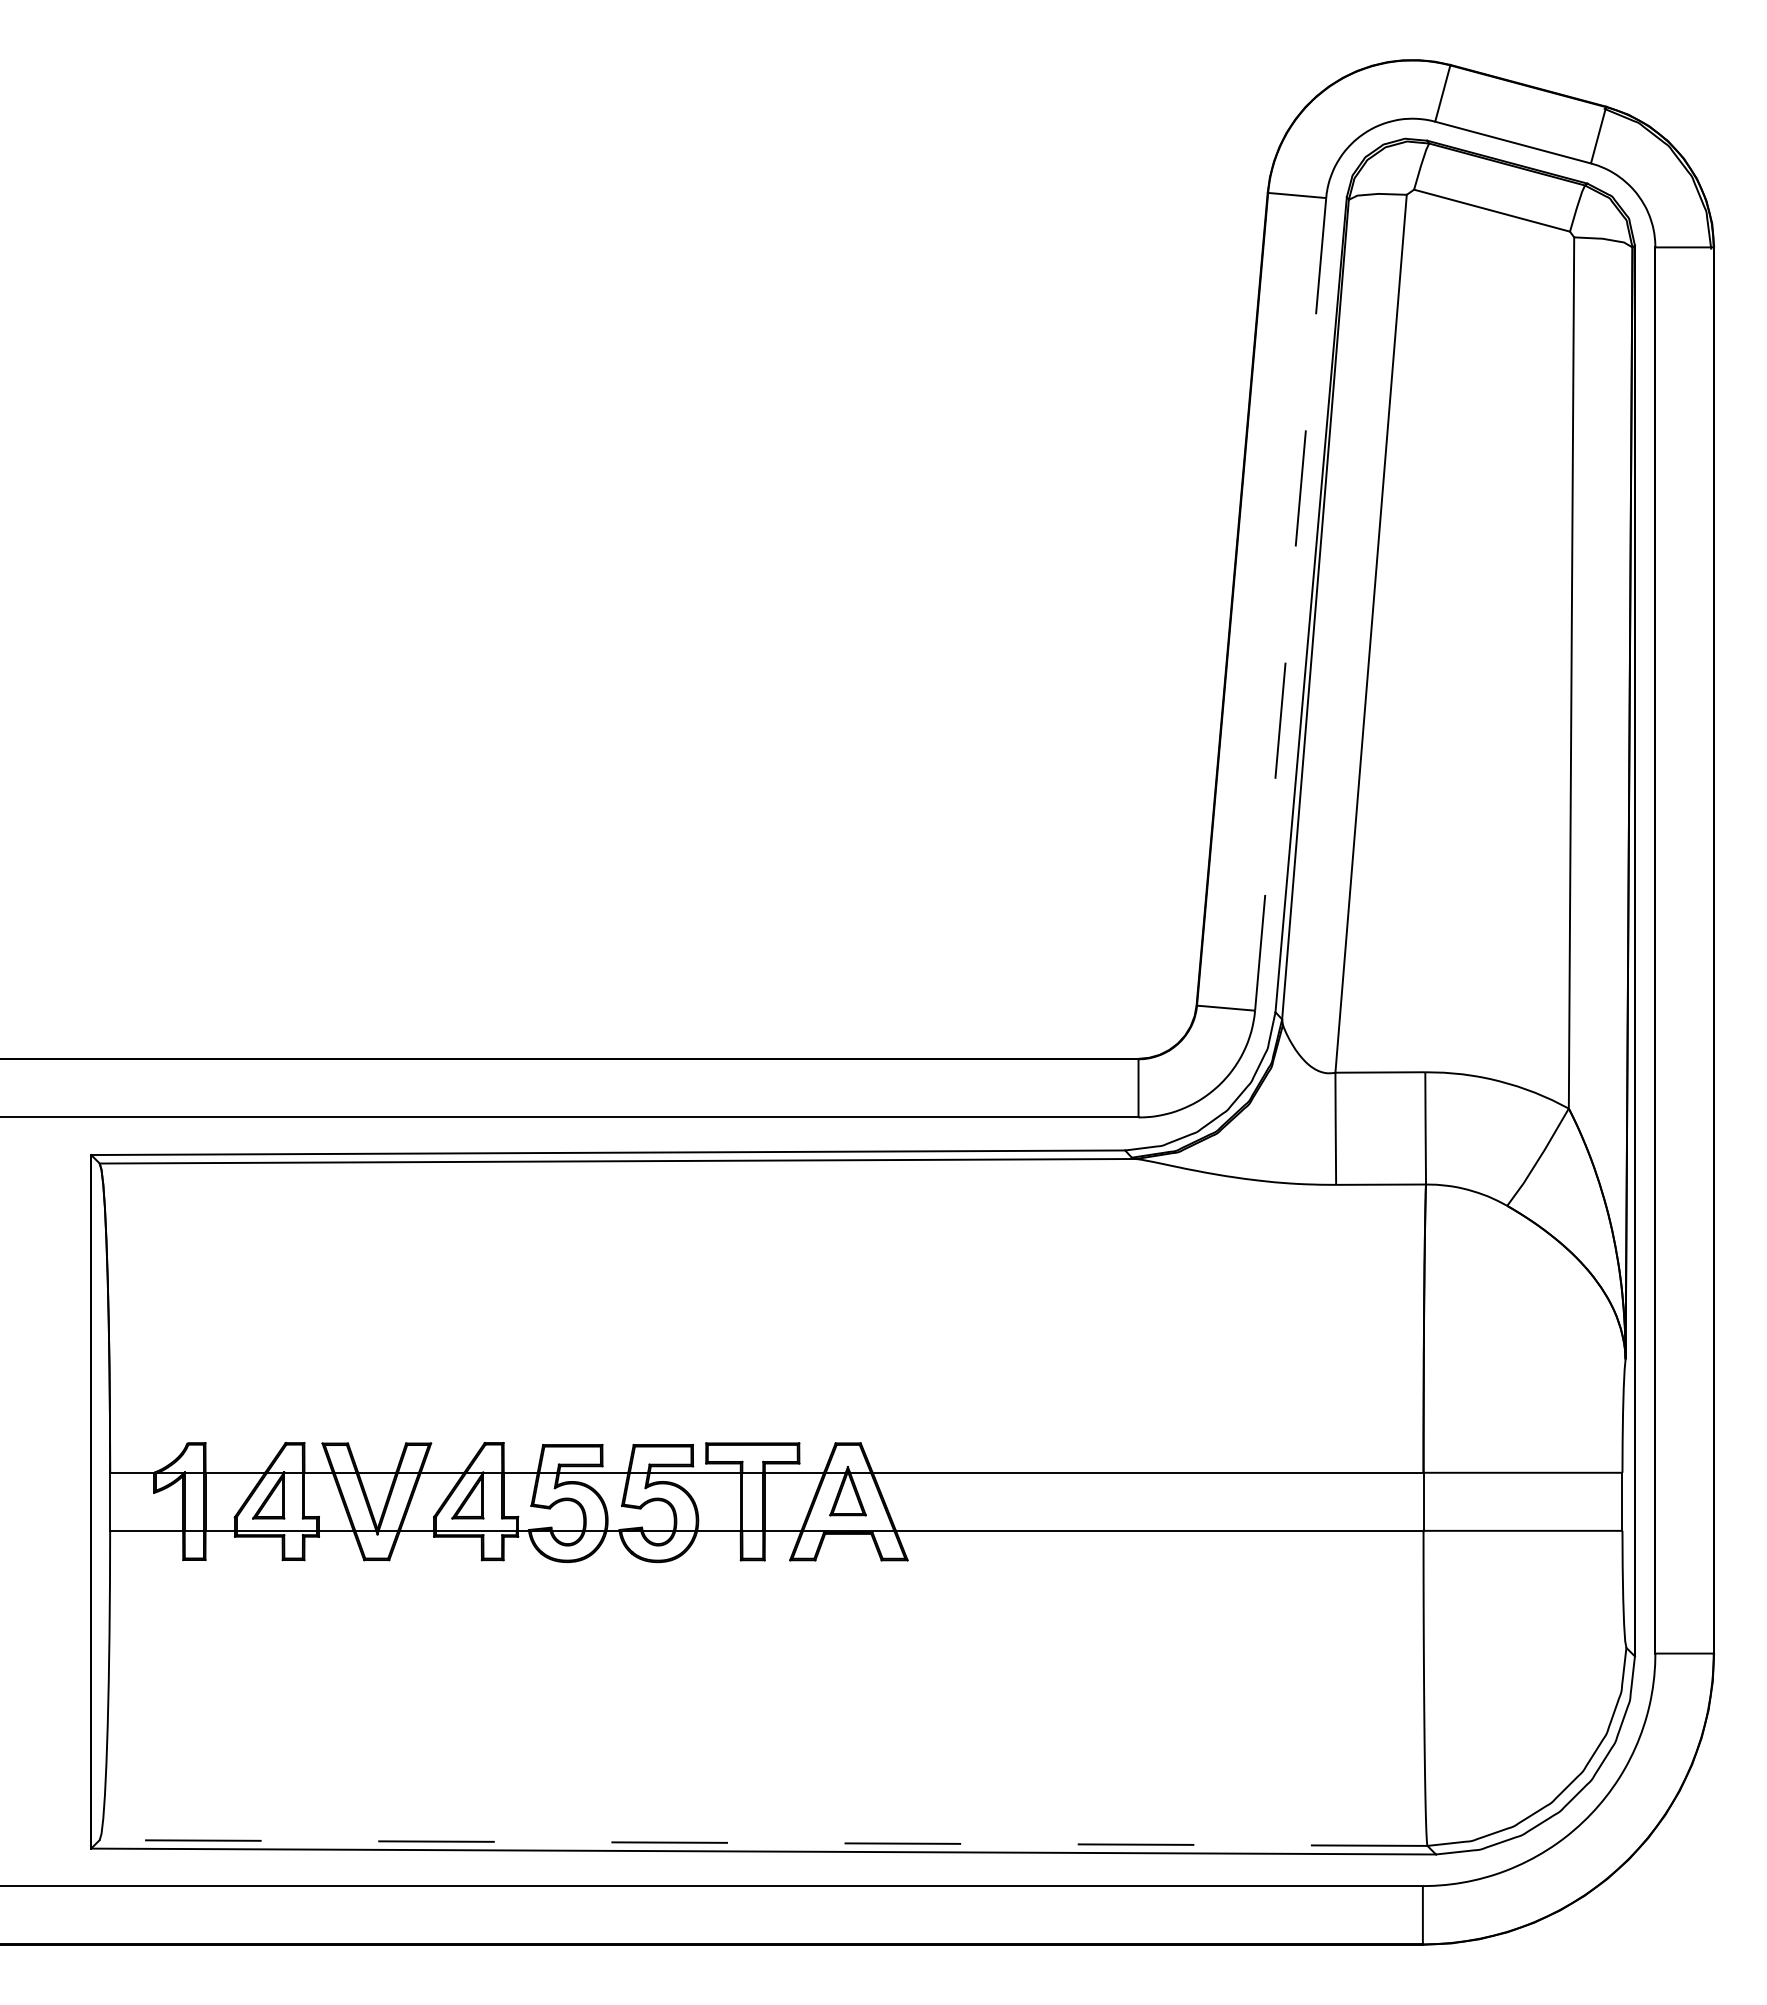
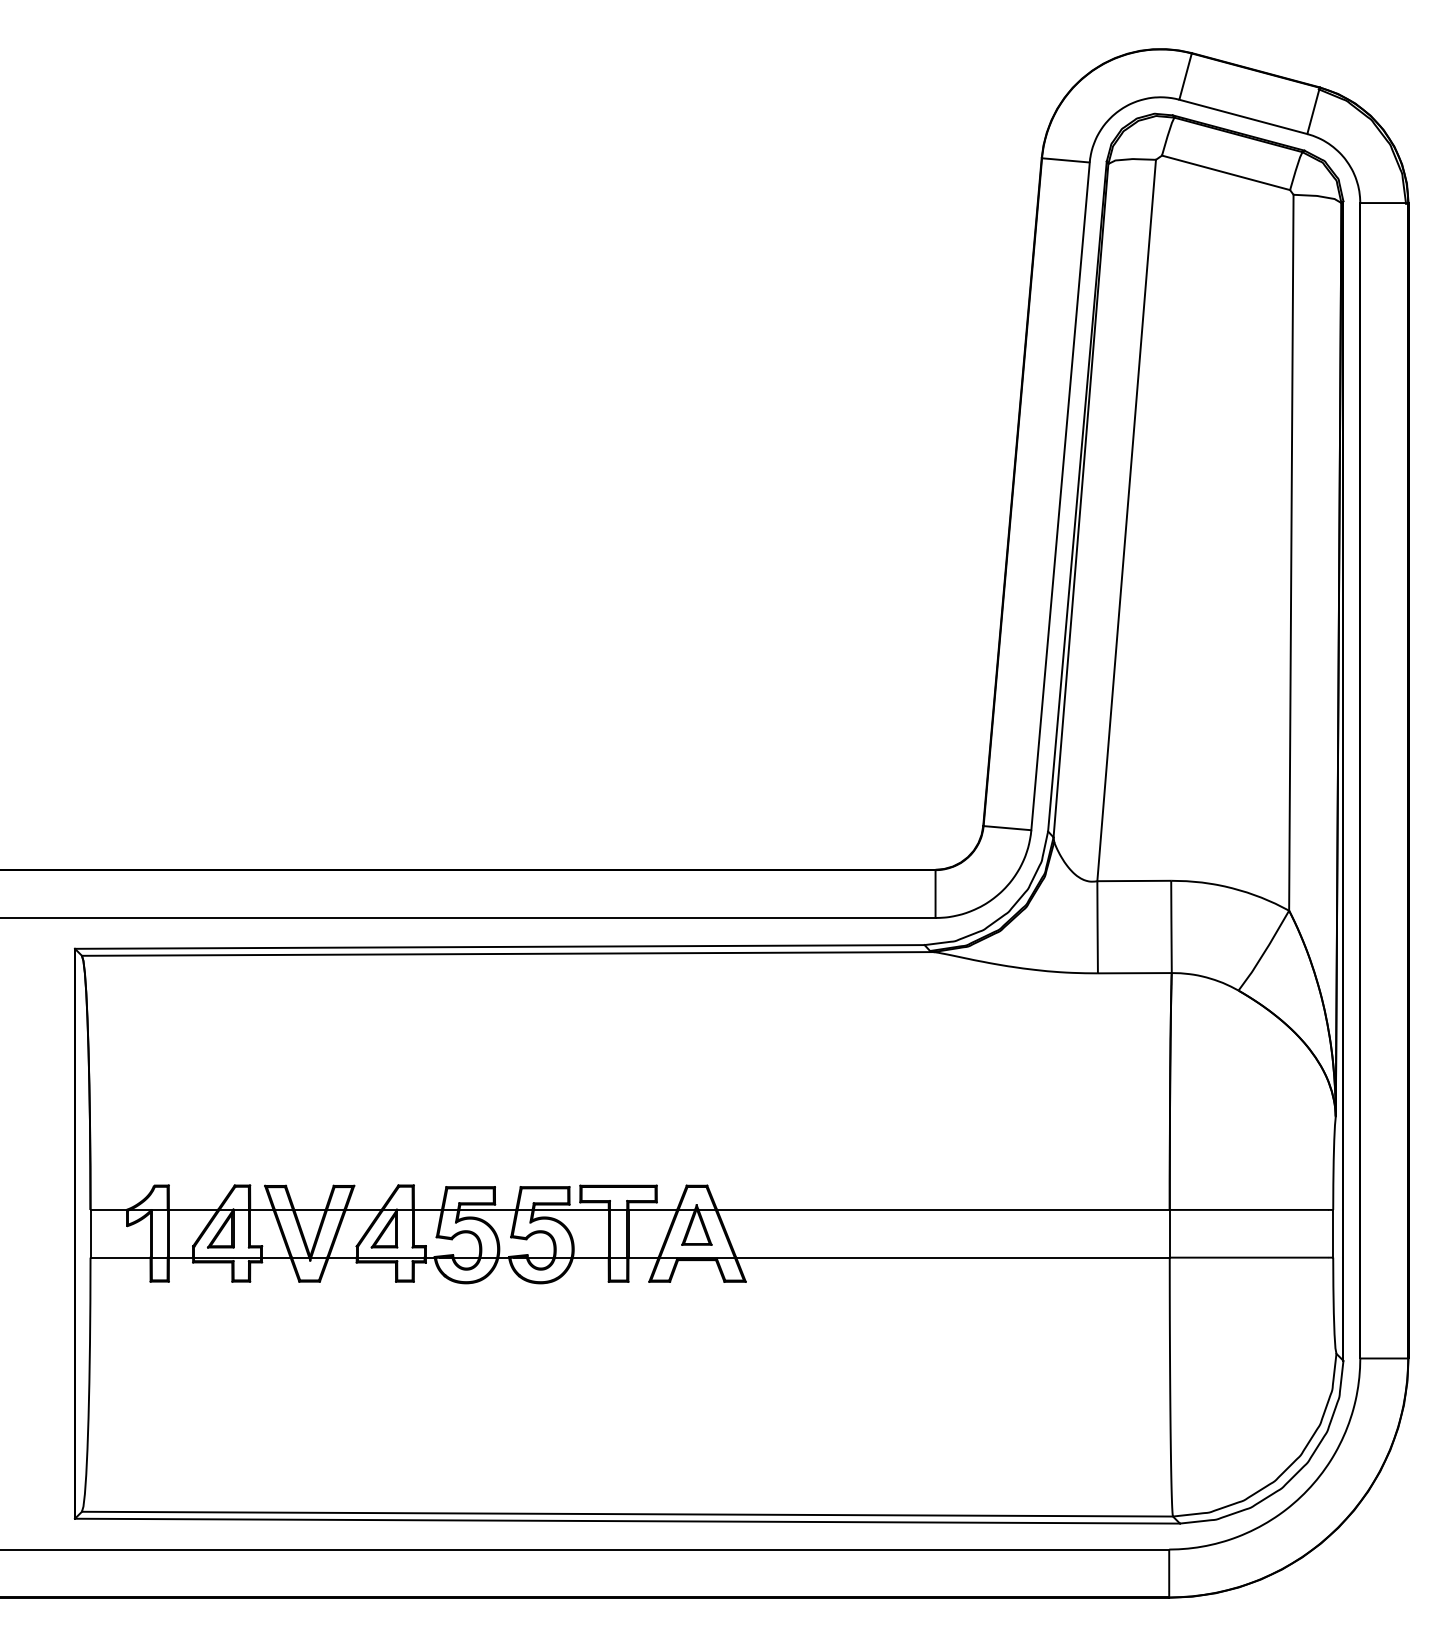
line: (1290, 604) -> (1060, 496), dashed -> solid
line: (763, 1843) -> (627, 1514), dashed -> solid

